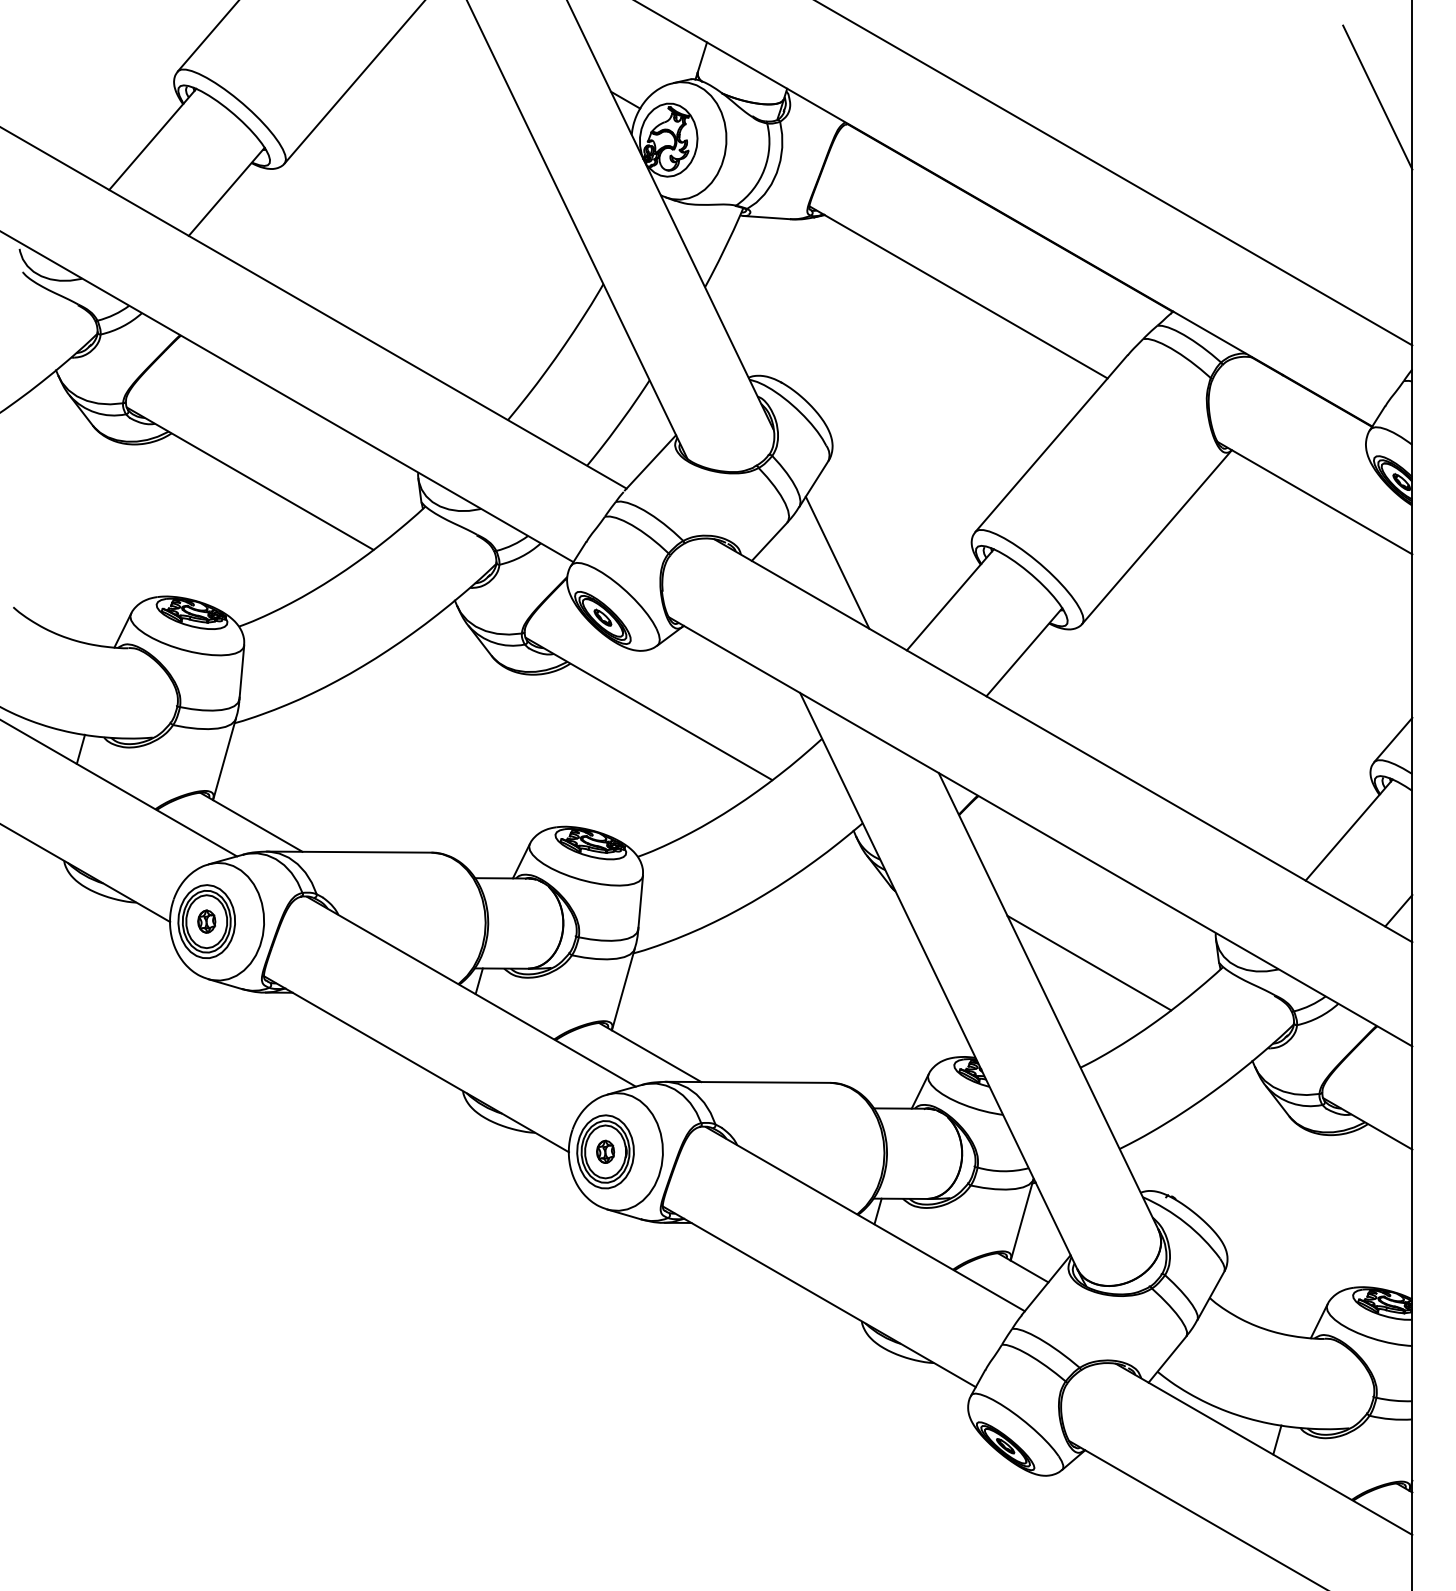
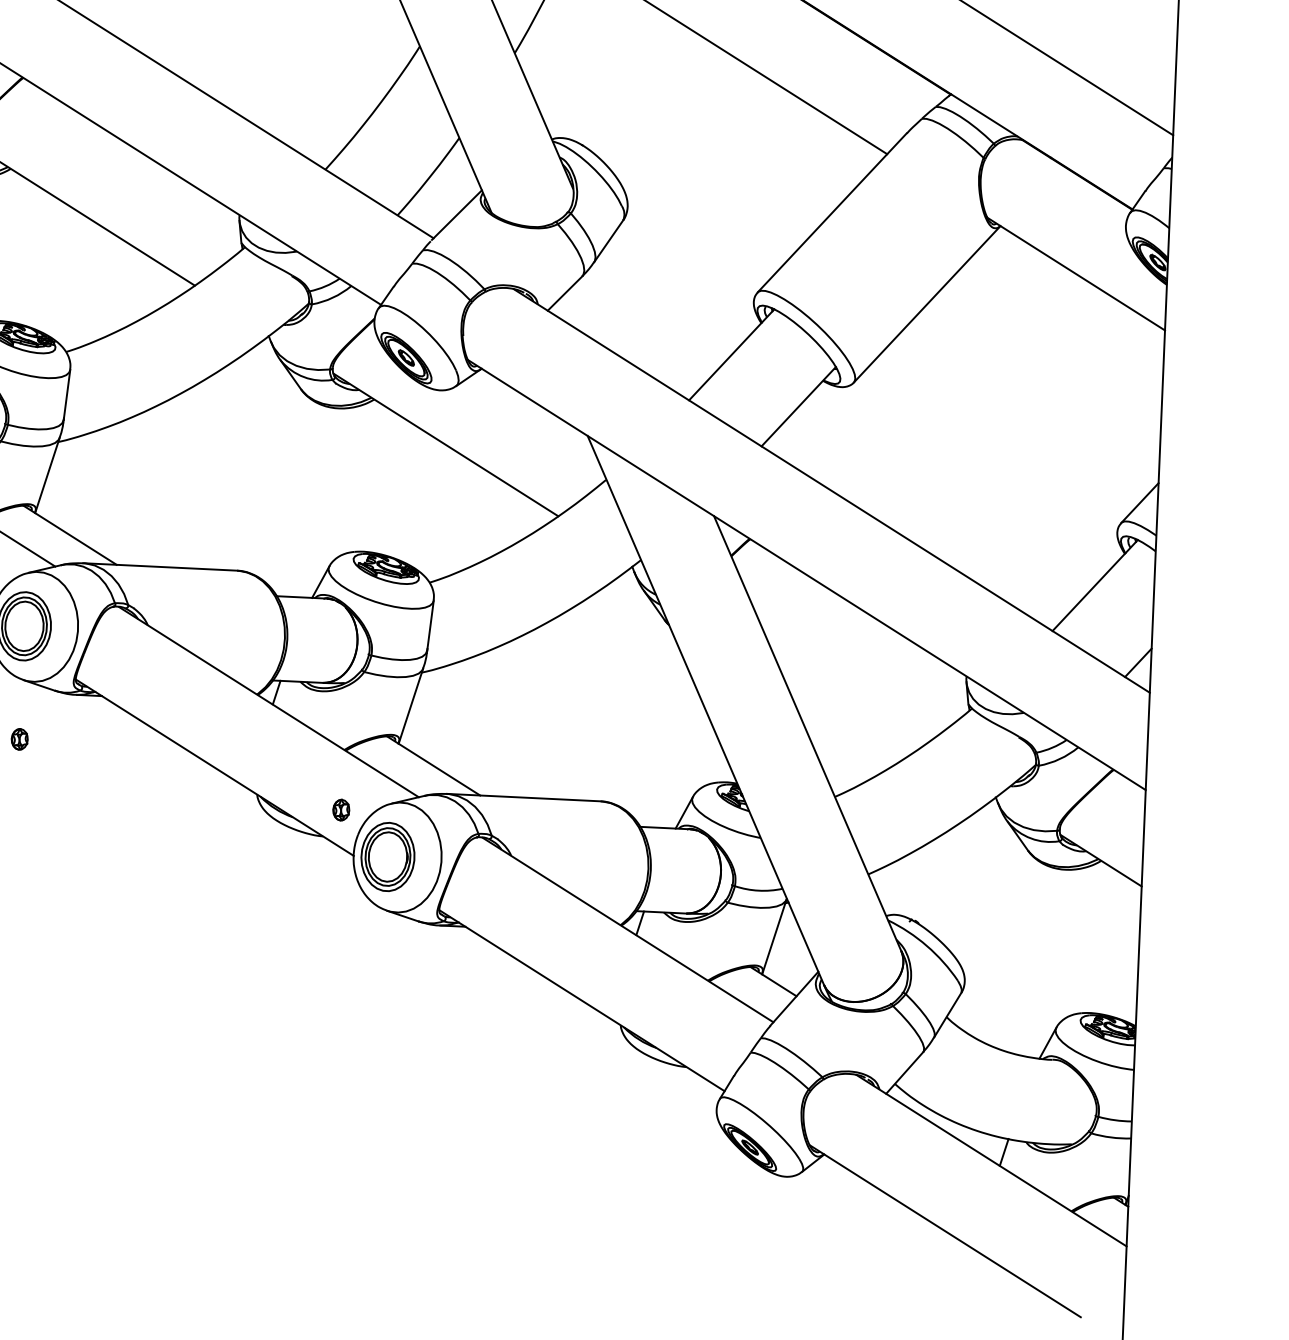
line: (837, 562) -> (627, 315), removed
part: (206, 921) -> (19, 739), moved
line: (1089, 962) -> (847, 699), removed
part: (605, 1151) -> (341, 809), moved

